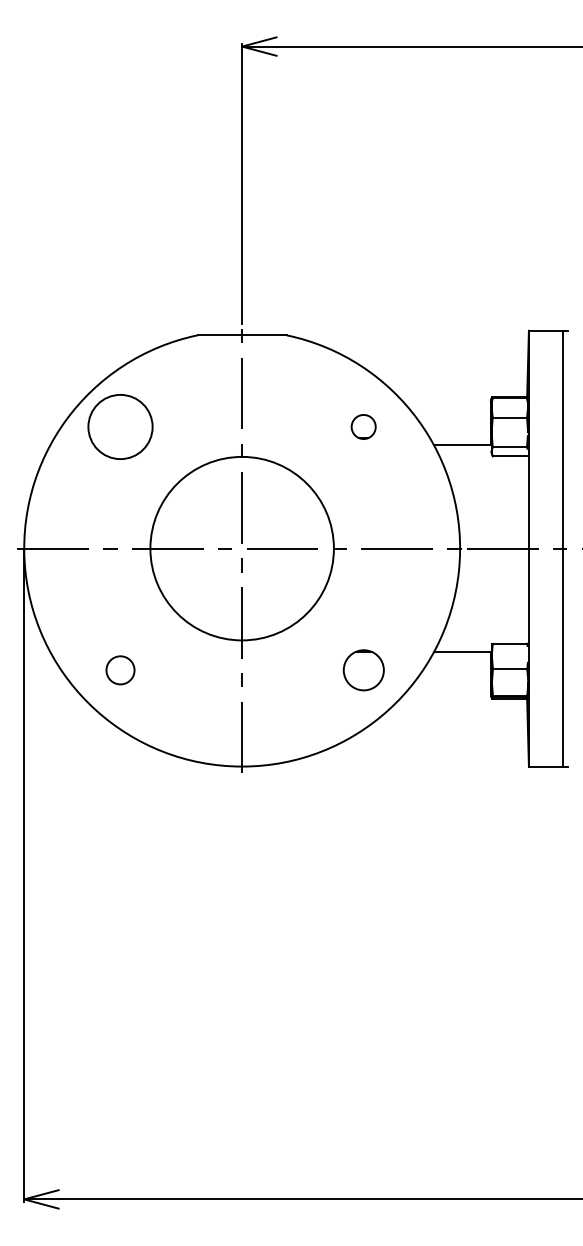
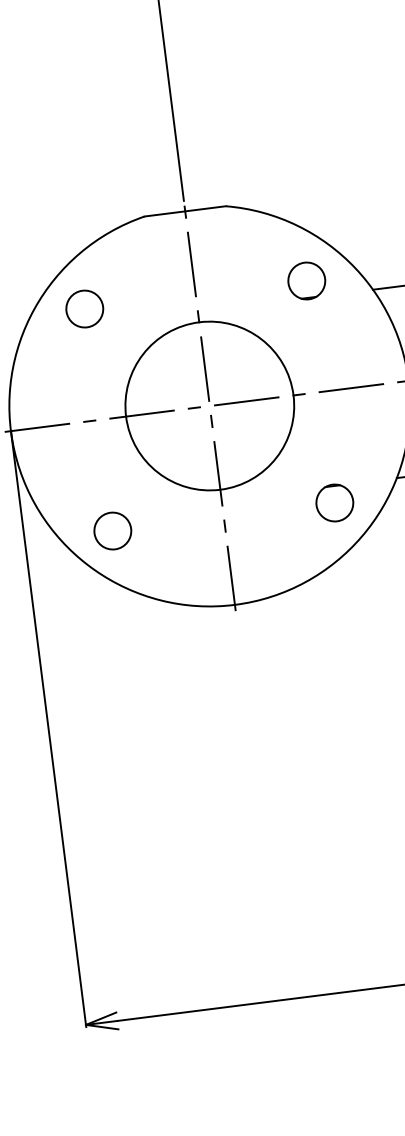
circle: (120, 426) -> (84, 308), size x0.62
circle: (363, 426) -> (306, 280), size x1.67
circle: (120, 670) -> (112, 531), size x1.43

